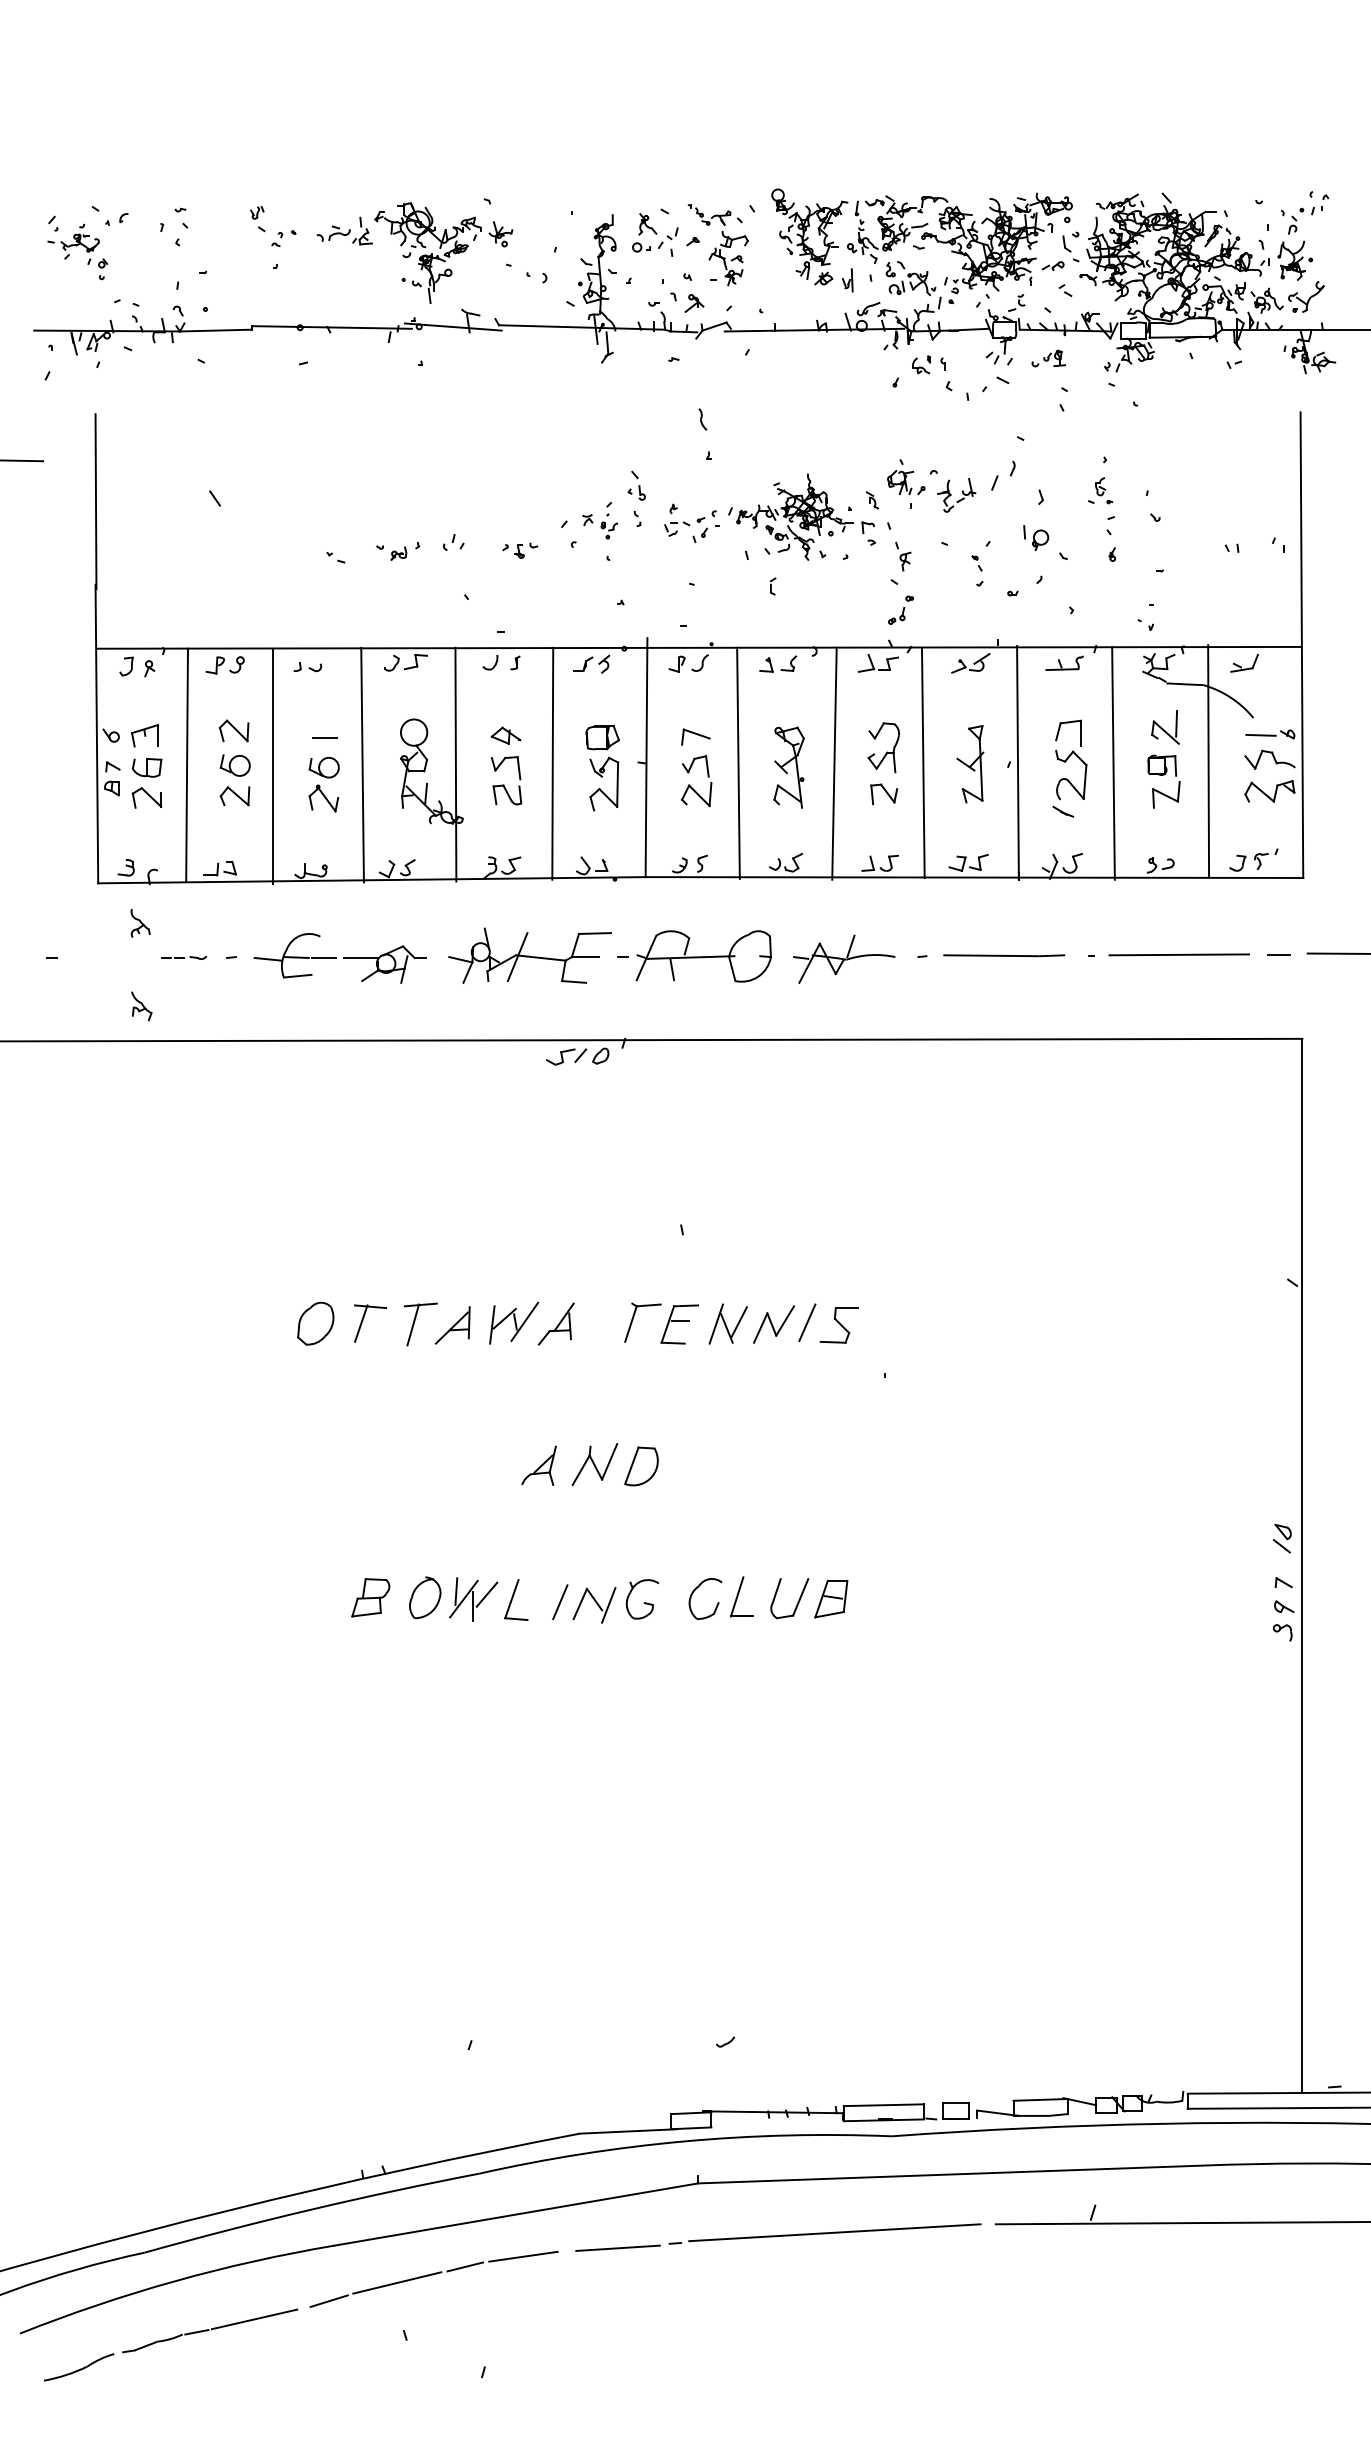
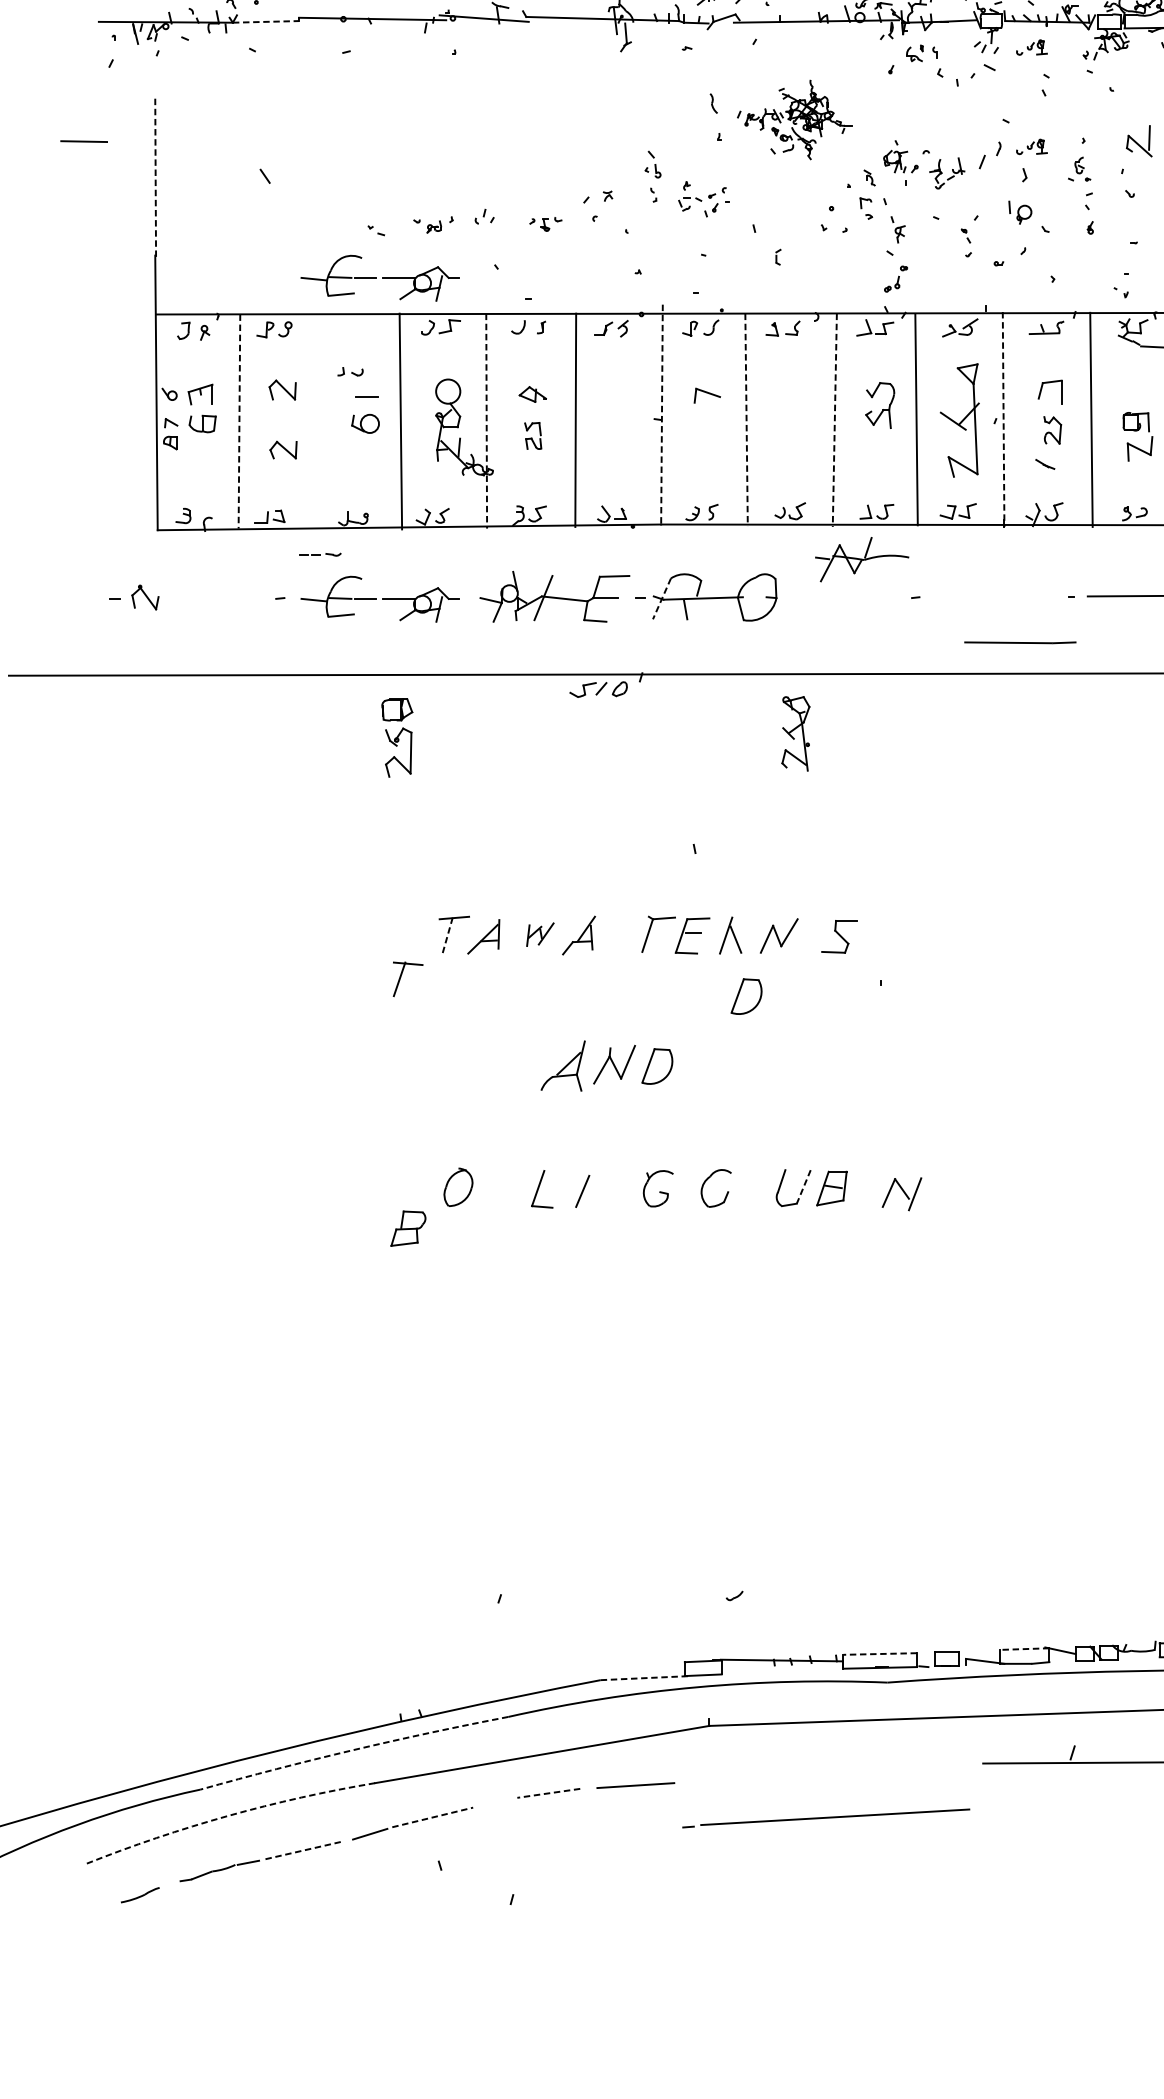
line: (216, 330) -> (266, 21), solid -> dashed
part: (1048, 466) -> (1031, 146), added
line: (96, 501) -> (156, 179), solid -> dashed
part: (790, 516) -> (794, 119), moved
part: (608, 520) -> (627, 196), removed
part: (339, 609) -> (379, 278), added
part: (307, 666) -> (350, 371), moved
part: (1165, 727) -> (1139, 141), moved
line: (646, 757) -> (661, 414), solid -> dashed
line: (1017, 762) -> (1003, 419), solid -> dashed
line: (738, 763) -> (746, 420), solid -> dashed
line: (834, 763) -> (834, 420), solid -> dashed
line: (455, 764) -> (486, 420), solid -> dashed
part: (970, 764) -> (959, 420), size x1.6
line: (187, 765) -> (239, 421), solid -> dashed
part: (234, 765) -> (283, 421), removed
line: (273, 766) -> (318, 422), removed
part: (788, 767) -> (795, 733), moved
part: (602, 768) -> (397, 738), moved
part: (1071, 774) -> (1052, 430), size x0.6
part: (506, 780) -> (533, 435), size x0.6
part: (691, 786) -> (703, 441), removed
part: (884, 794) -> (880, 448), removed
part: (146, 797) -> (202, 451), removed
part: (323, 798) -> (145, 597), moved
part: (140, 923) -> (196, 567), removed
line: (1004, 955) -> (1020, 642), moved
part: (184, 957) -> (320, 554), moved
line: (646, 958) -> (661, 599), solid -> dashed
part: (844, 958) -> (862, 558), moved
part: (141, 1006) -> (197, 643), removed
part: (363, 1320) -> (401, 976), moved
line: (738, 1321) -> (746, 933), removed
part: (514, 1322) -> (540, 934), size x0.6
line: (807, 1322) -> (810, 934), removed
part: (315, 1323) -> (357, 935), removed
line: (413, 1325) -> (447, 936), solid -> dashed
part: (738, 1390) -> (746, 996), added
part: (538, 1465) -> (562, 1065), size x1.4
part: (741, 1596) -> (749, 1186), removed
part: (370, 1597) -> (408, 1228), moved
line: (800, 1597) -> (803, 1187), solid -> dashed
part: (473, 1599) -> (502, 1188), removed
part: (594, 1605) -> (902, 1194), moved
line: (1040, 2099) -> (1024, 1648), solid -> dashed
line: (883, 2105) -> (879, 1654), solid -> dashed
line: (628, 2131) -> (645, 1678), solid -> dashed
arc: (311, 2209) -> (353, 1749), solid -> dashed
part: (824, 2233) -> (825, 1817), moved
line: (523, 2256) -> (548, 1793), solid -> dashed
line: (465, 2266) -> (495, 1802), removed
arc: (174, 2281) -> (227, 1816), solid -> dashed
line: (397, 2282) -> (432, 1817), solid -> dashed
line: (254, 2319) -> (301, 1851), solid -> dashed
part: (79, 2367) -> (140, 1895), size x0.6

